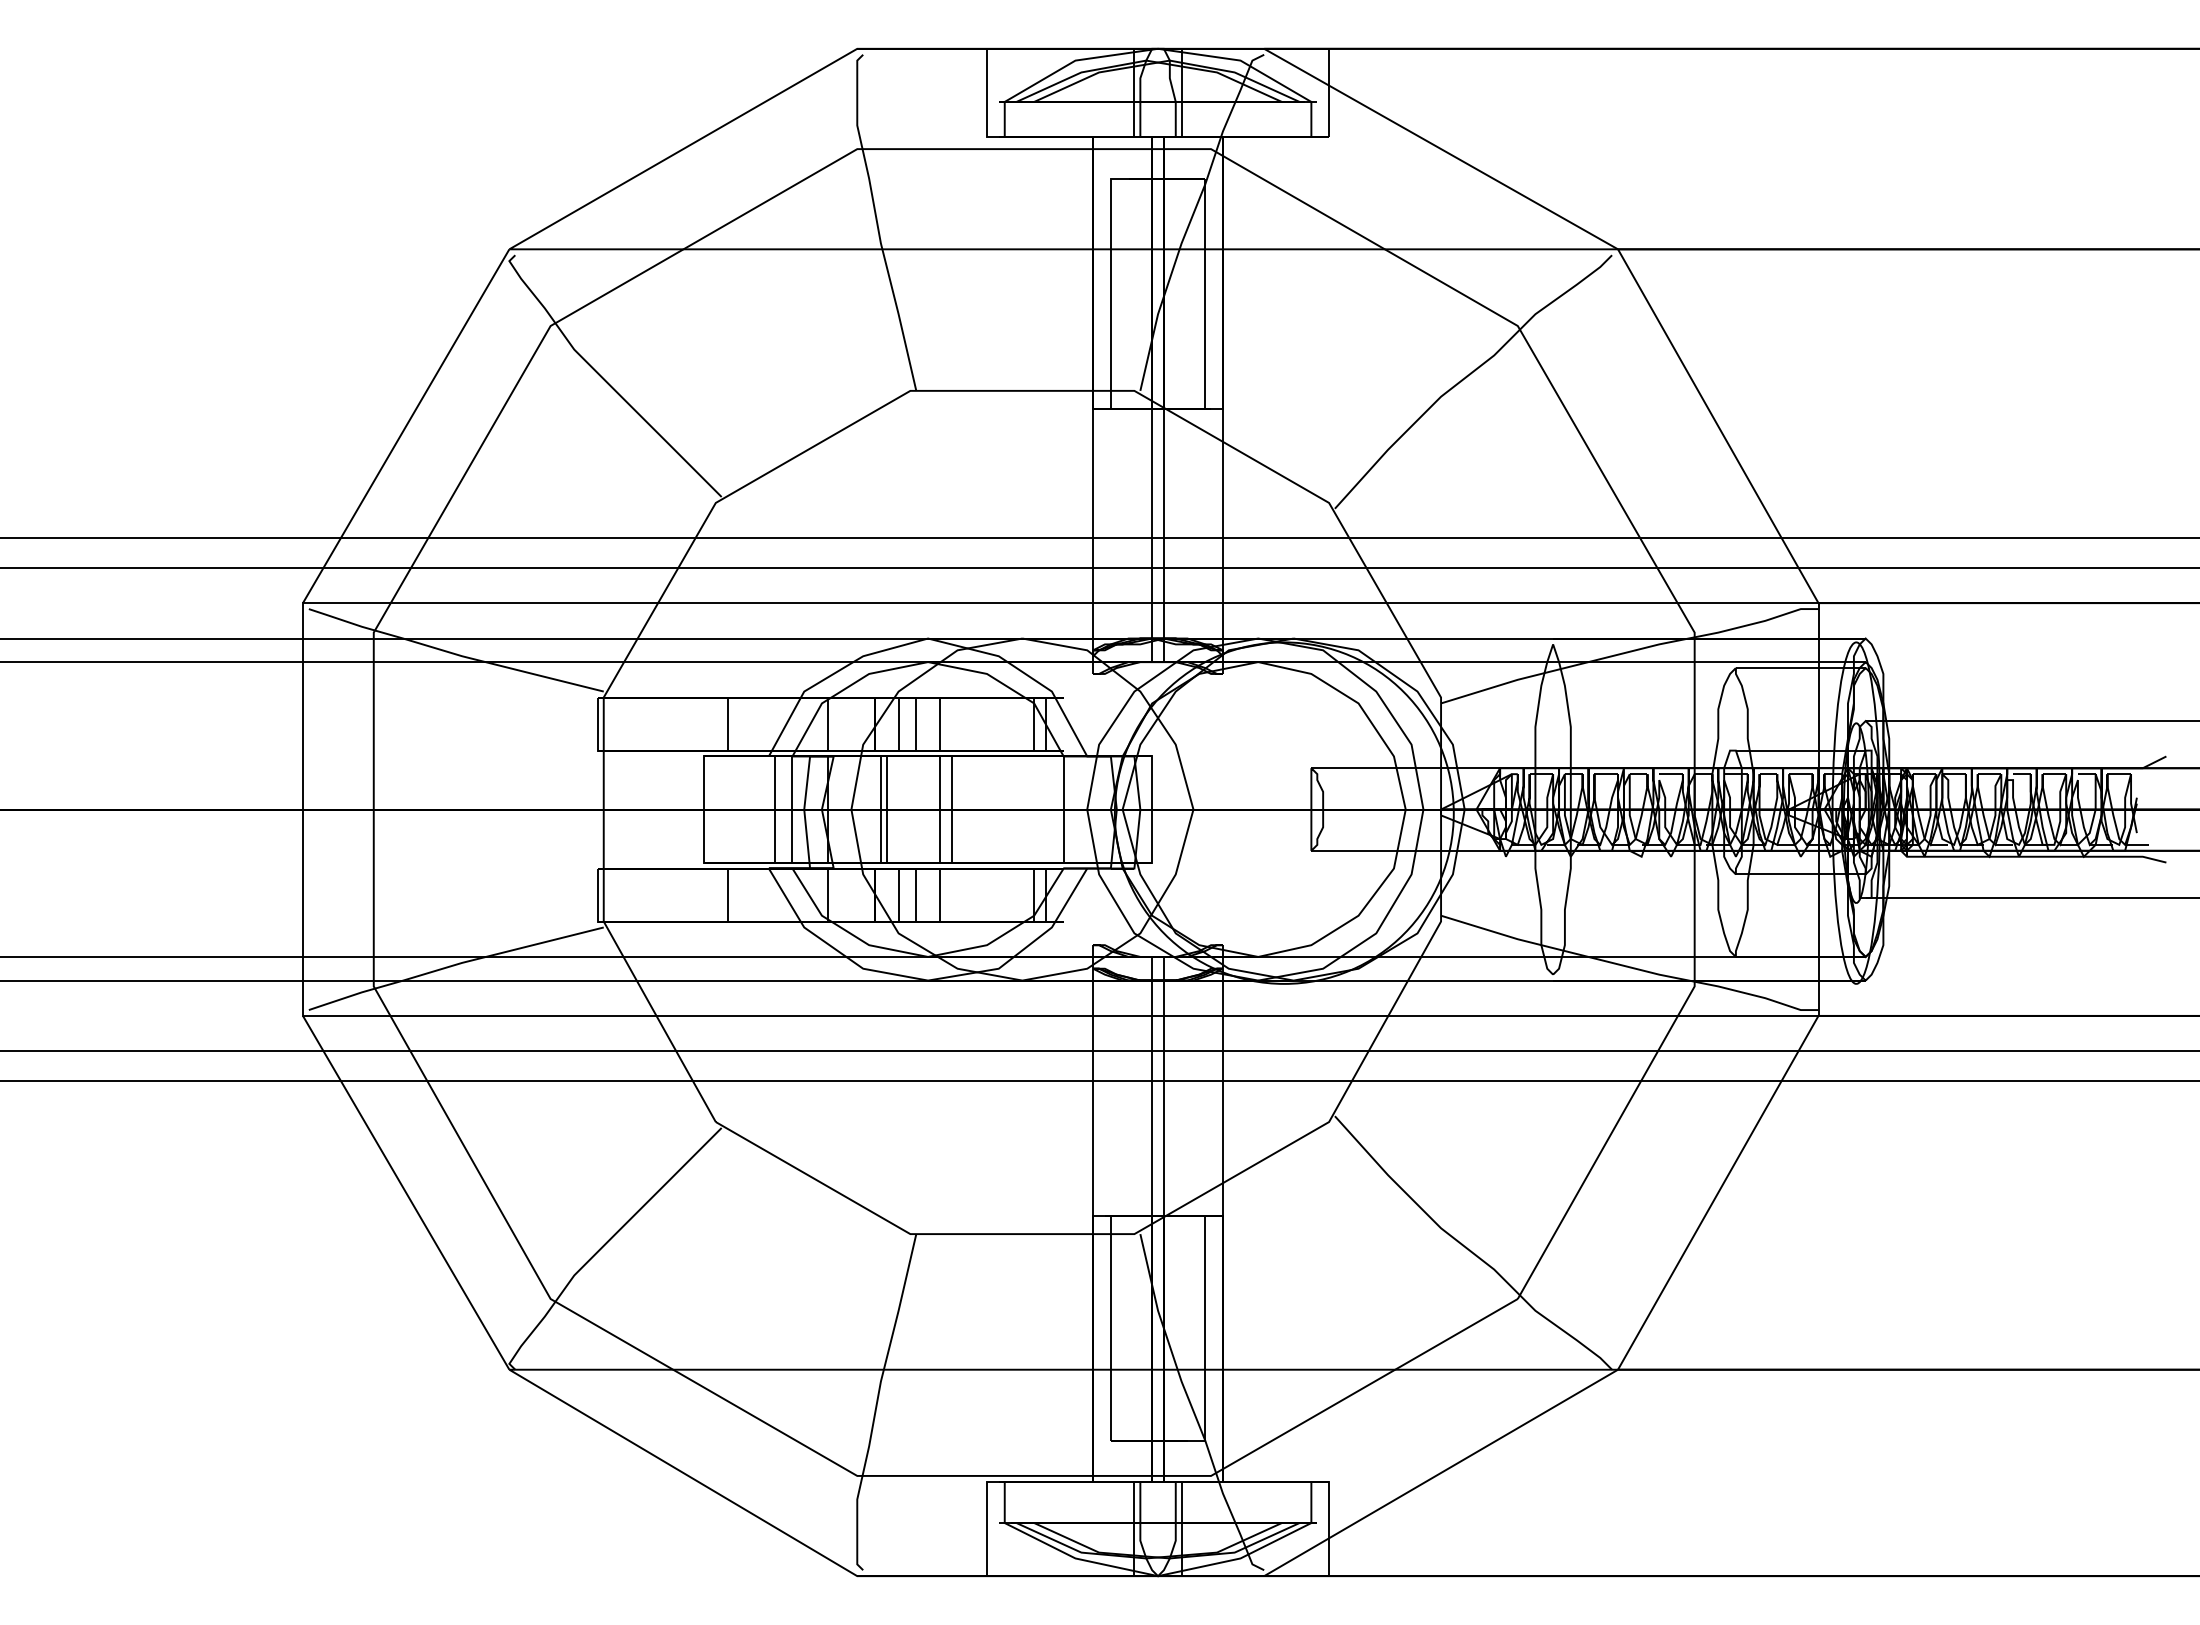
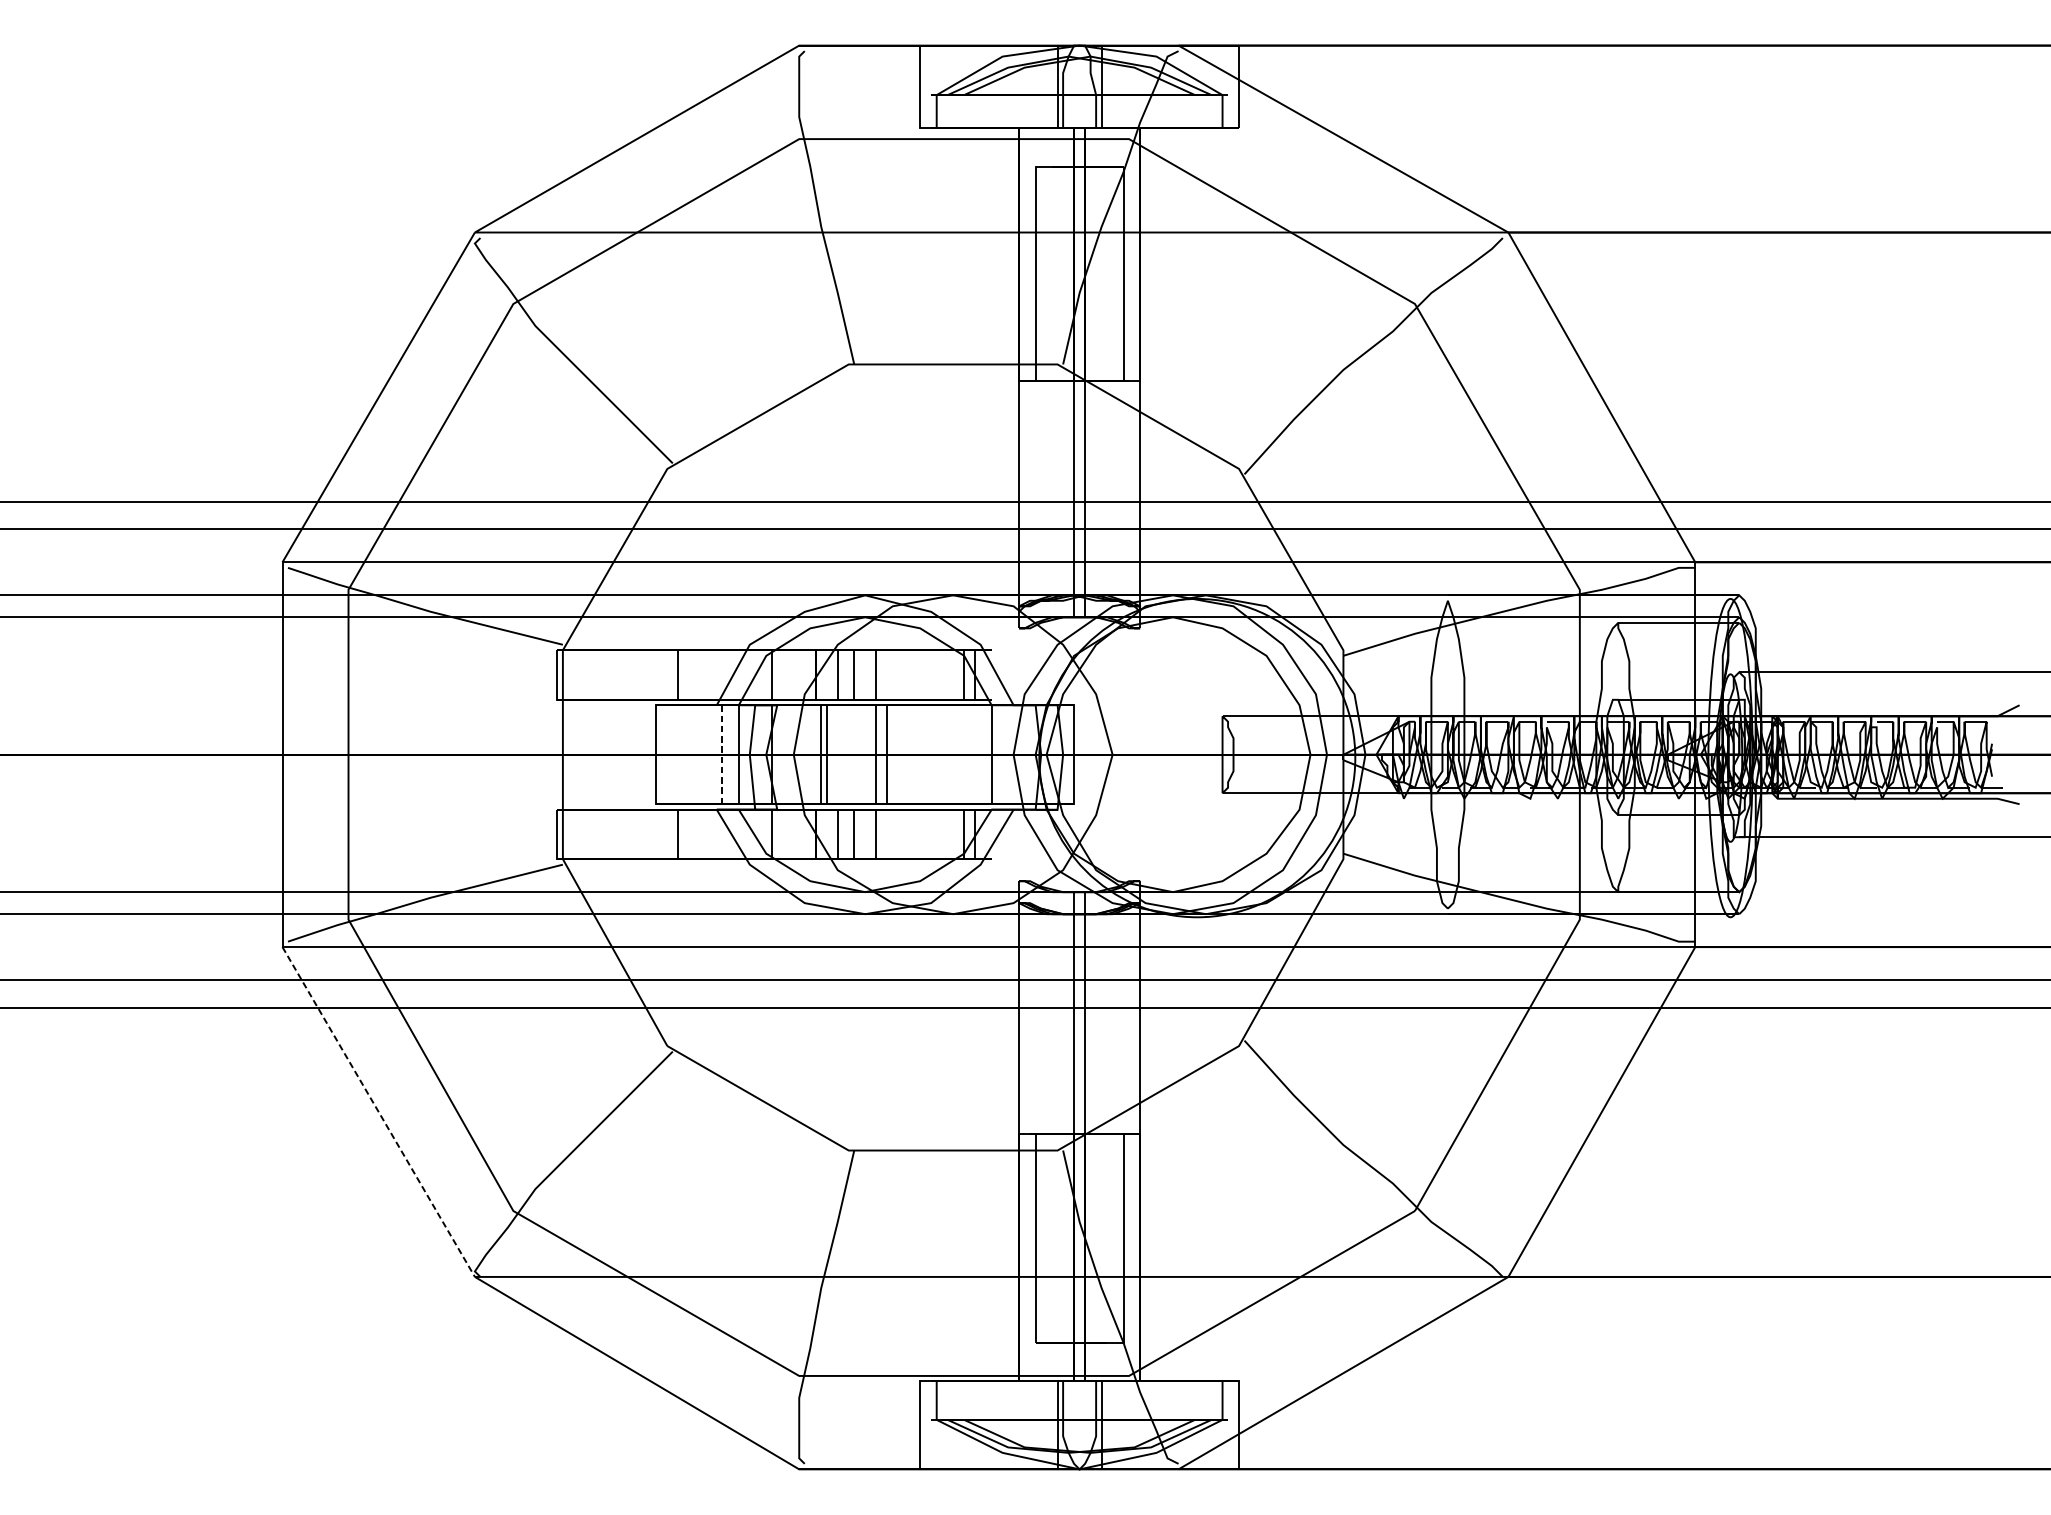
line: (774, 809) -> (722, 754), solid -> dashed
line: (406, 1192) -> (379, 1111), solid -> dashed

